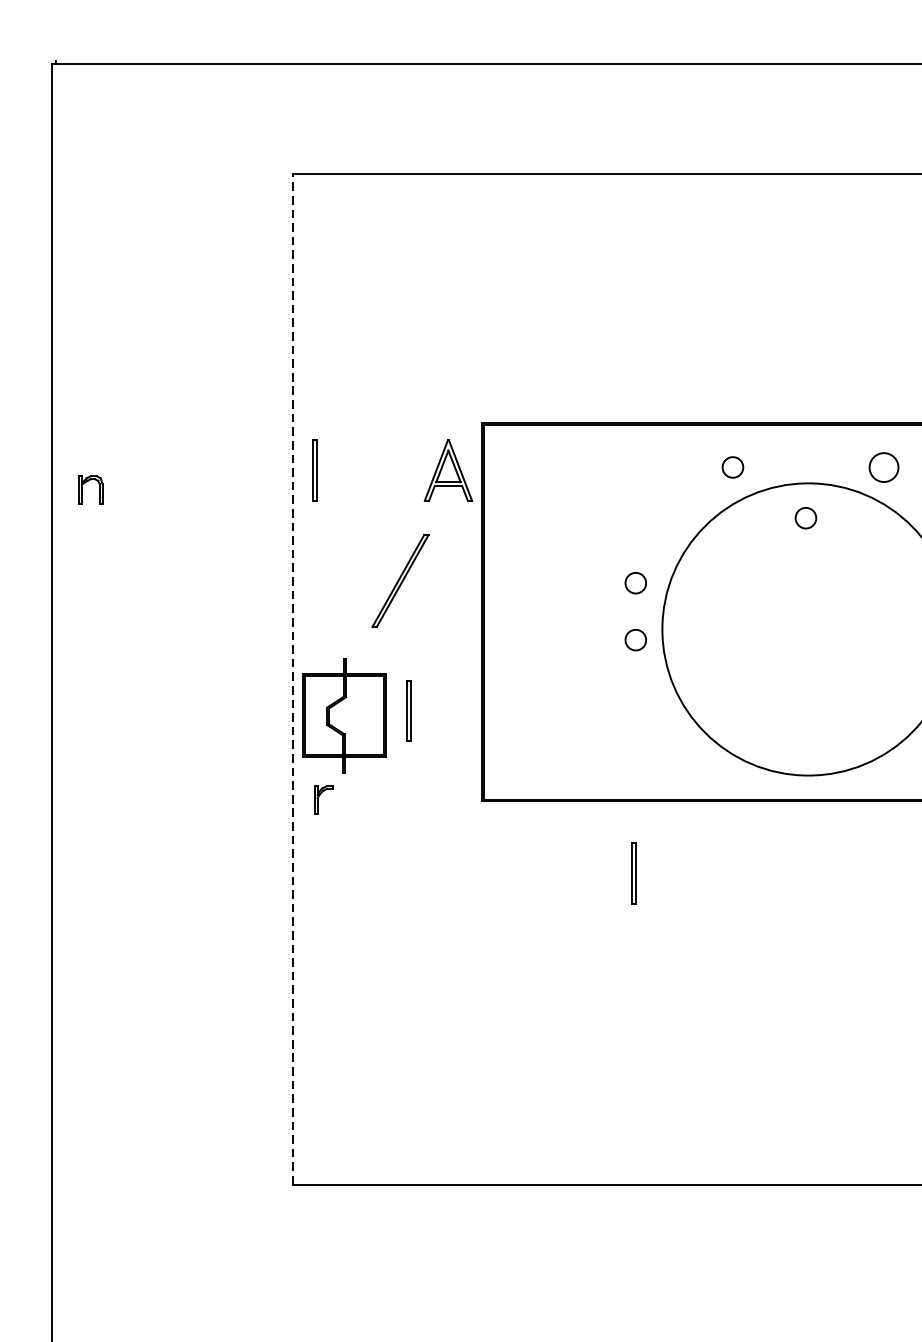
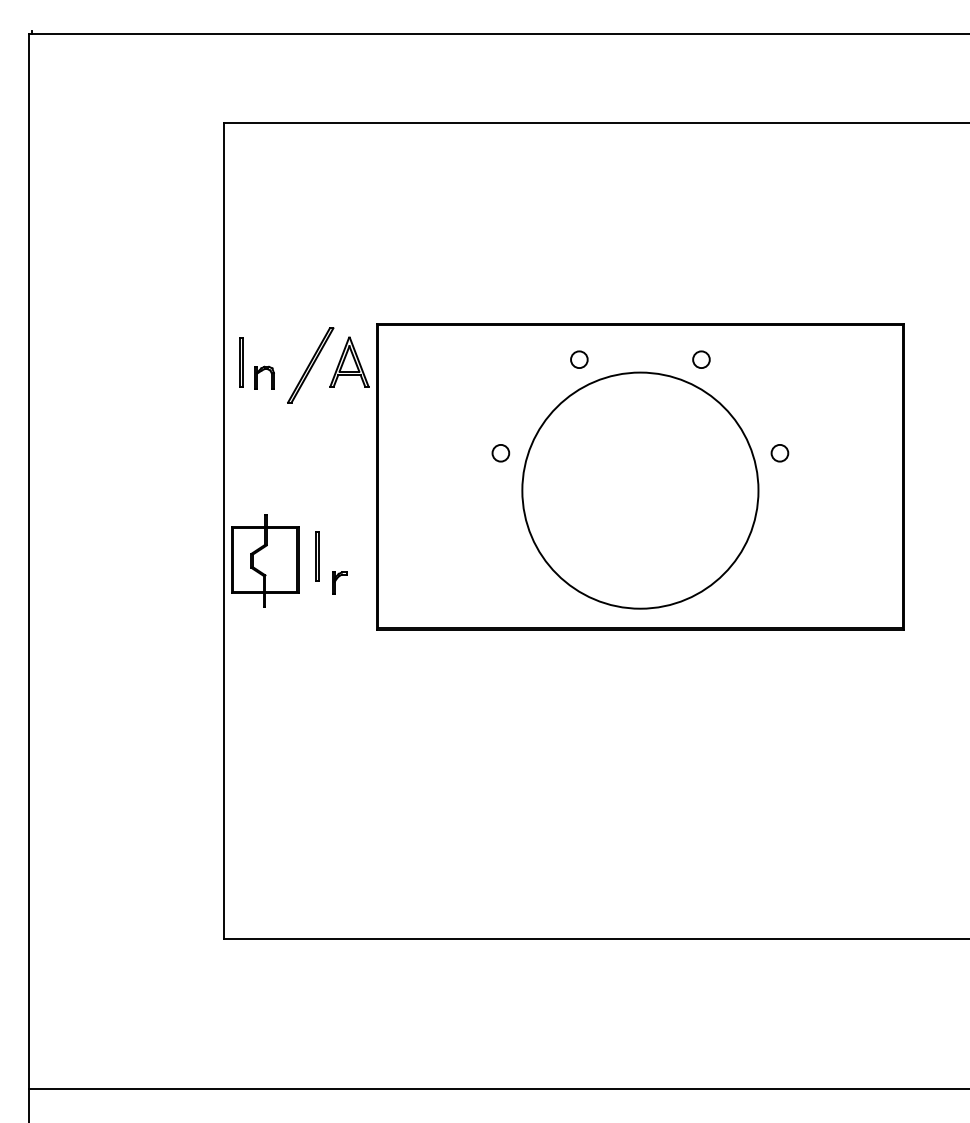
circle: (884, 467) -> (701, 359), size x0.71
part: (88, 482) -> (262, 371), moved
circle: (806, 517) -> (638, 400), removed
part: (400, 581) -> (310, 365), moved
circle: (635, 640) -> (500, 499), removed
line: (292, 678) -> (223, 530), dashed -> solid
part: (323, 798) -> (339, 582), moved
line: (632, 873) -> (498, 687), removed

